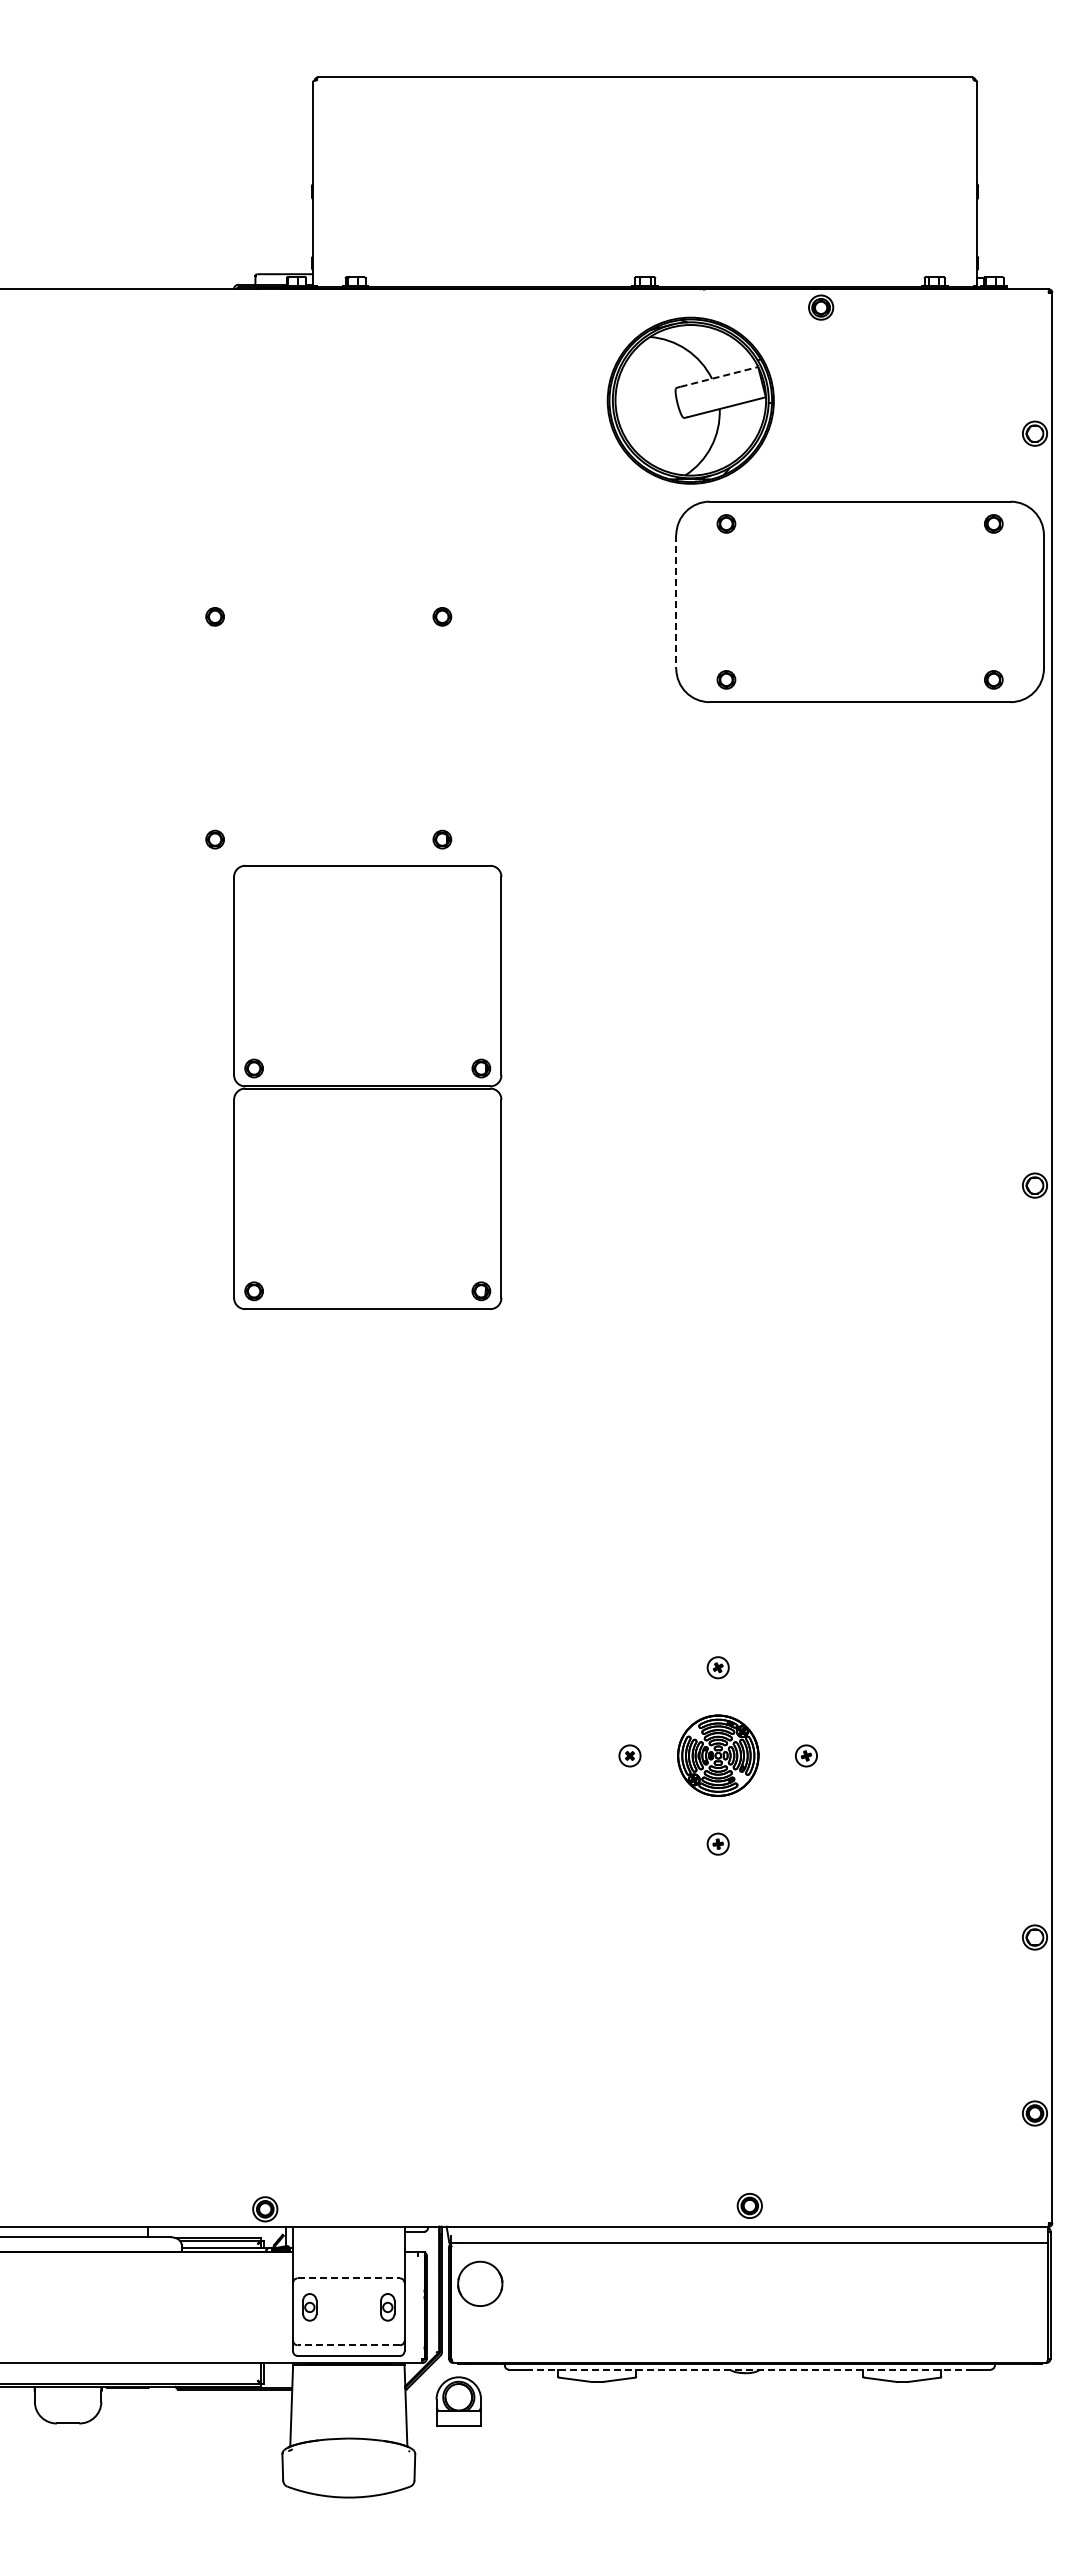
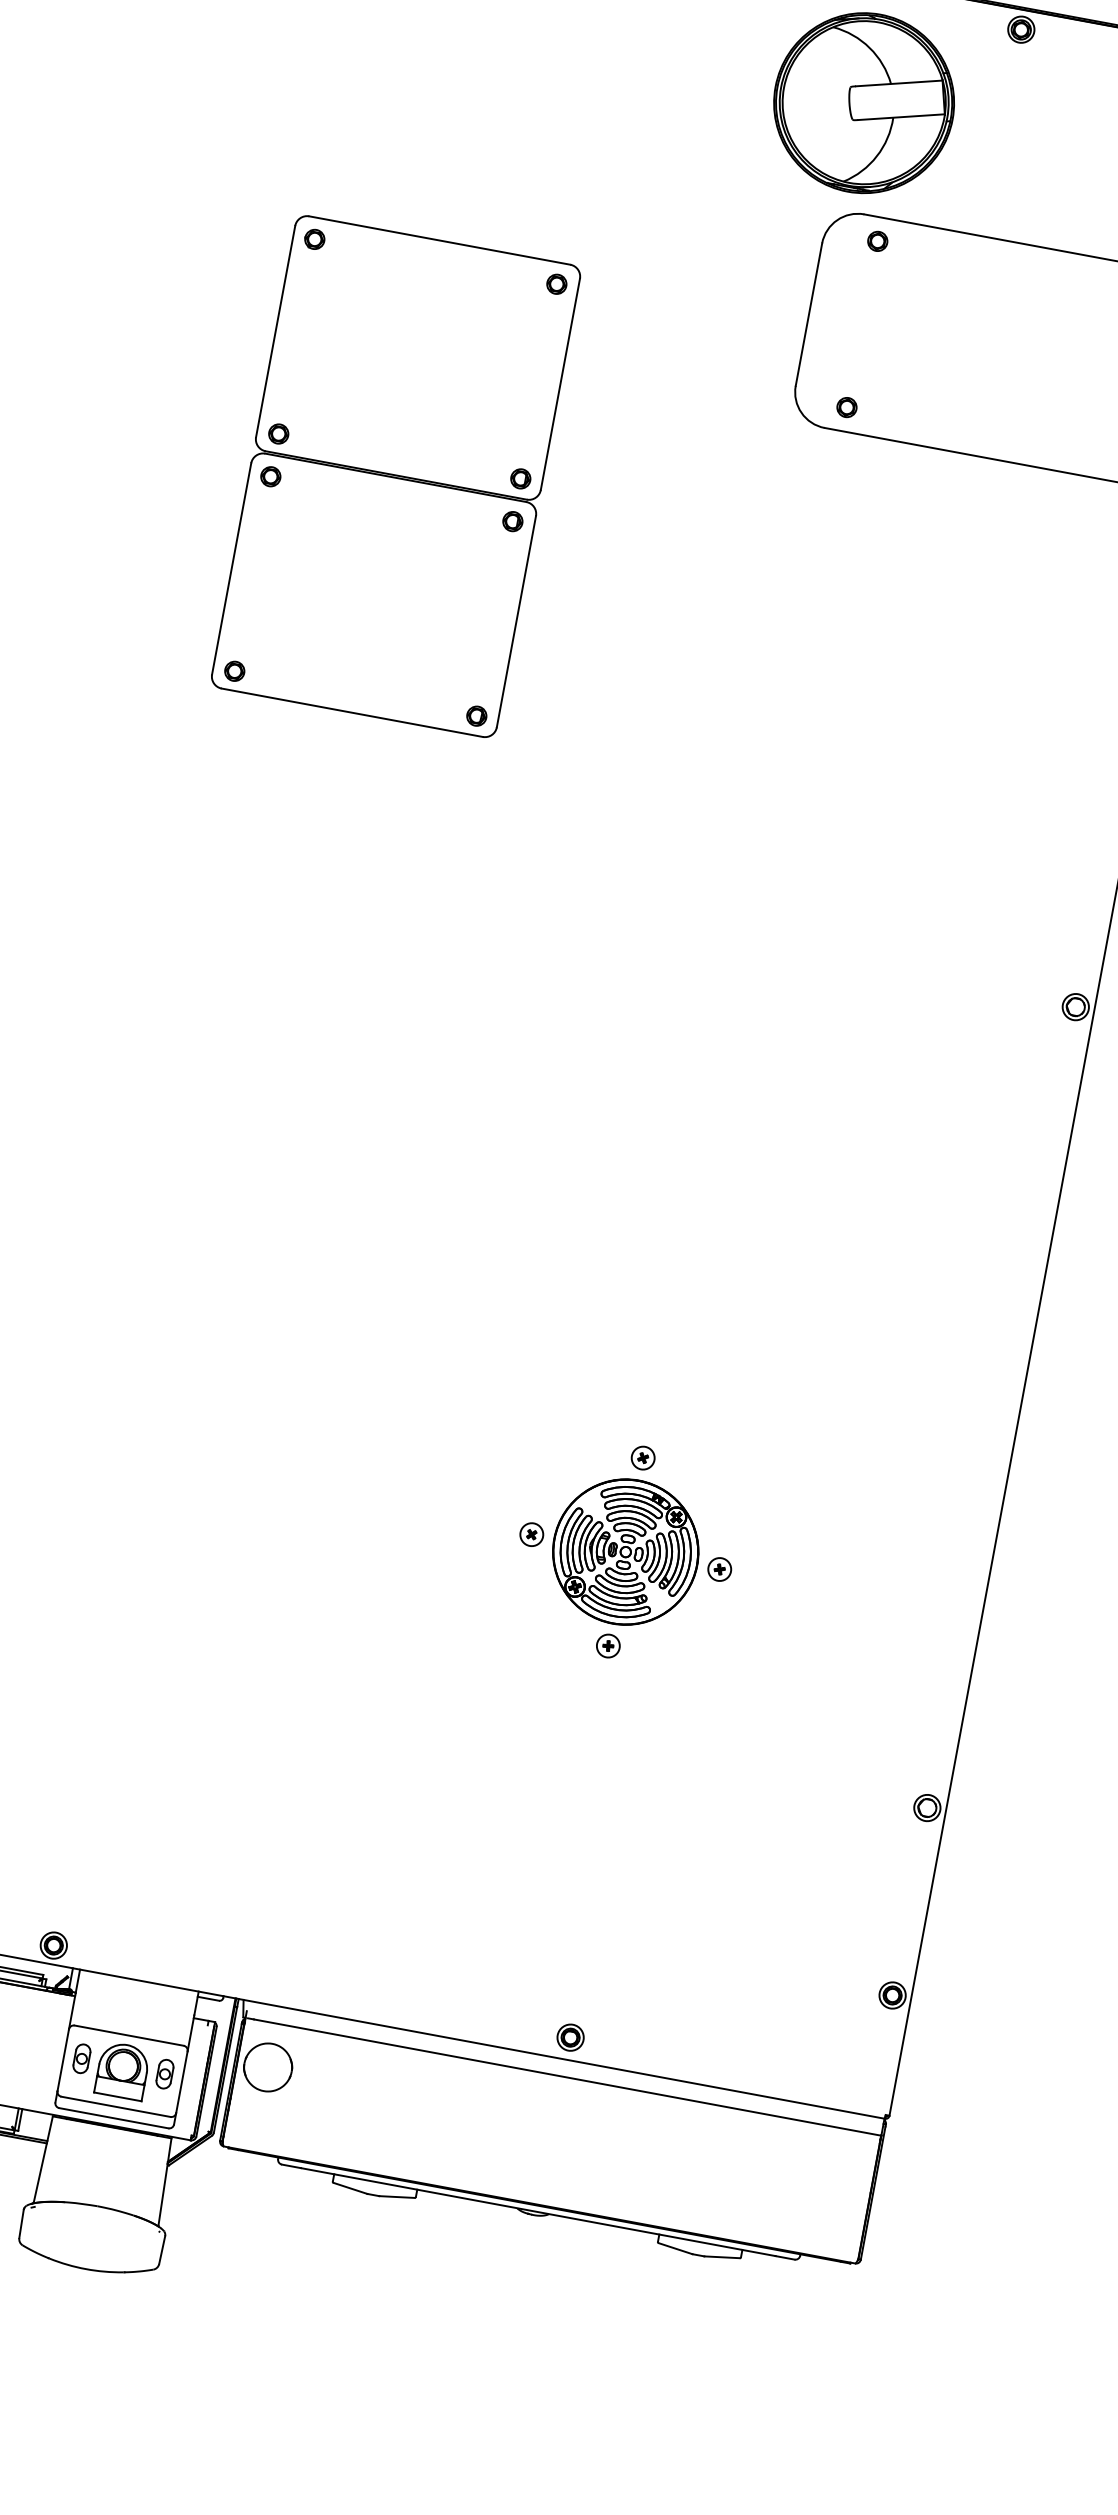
line: (719, 376) -> (899, 83), dashed -> solid
line: (676, 601) -> (809, 314), dashed -> solid
part: (367, 1086) -> (395, 475), moved
part: (718, 1755) -> (626, 1551), size x1.67
line: (349, 2278) -> (129, 2035), dashed -> solid
line: (348, 2345) -> (115, 2107), dashed -> solid
line: (749, 2369) -> (537, 2211), dashed -> solid
part: (458, 2401) -> (122, 2070), moved

